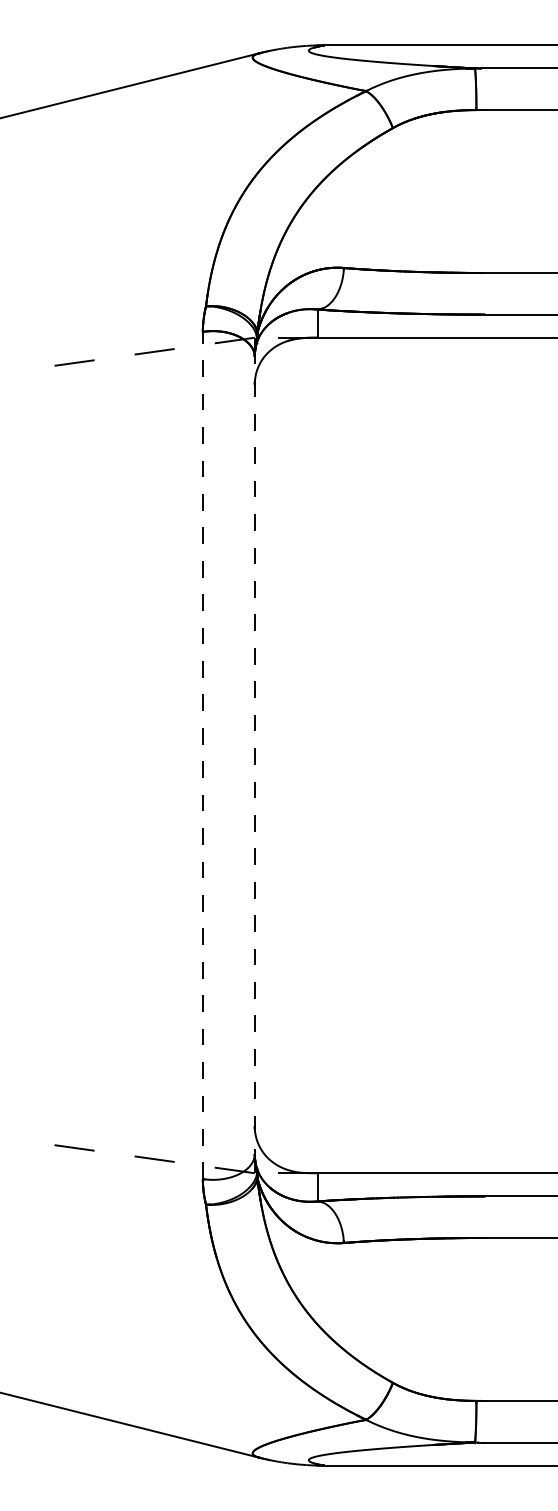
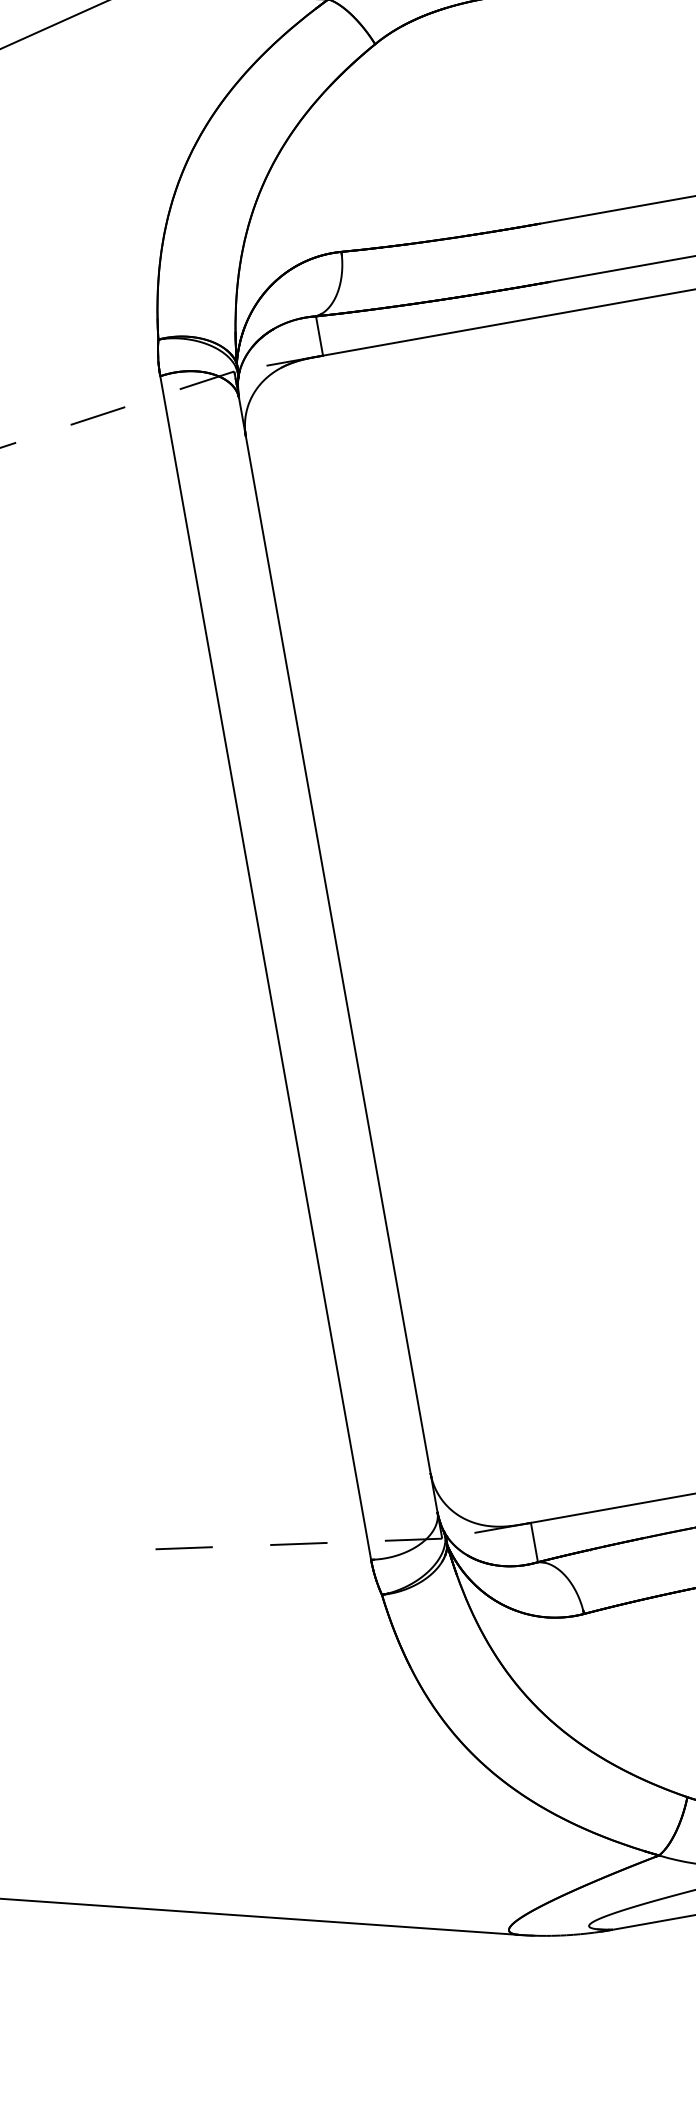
line: (202, 755) -> (265, 968), dashed -> solid
line: (254, 756) -> (338, 956), dashed -> solid

